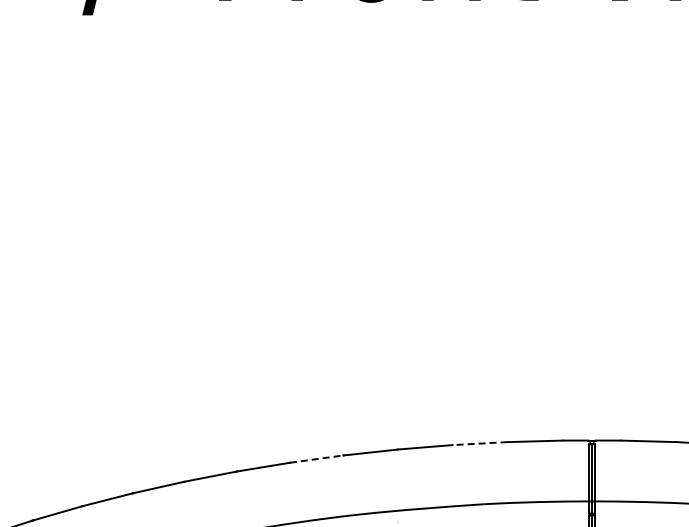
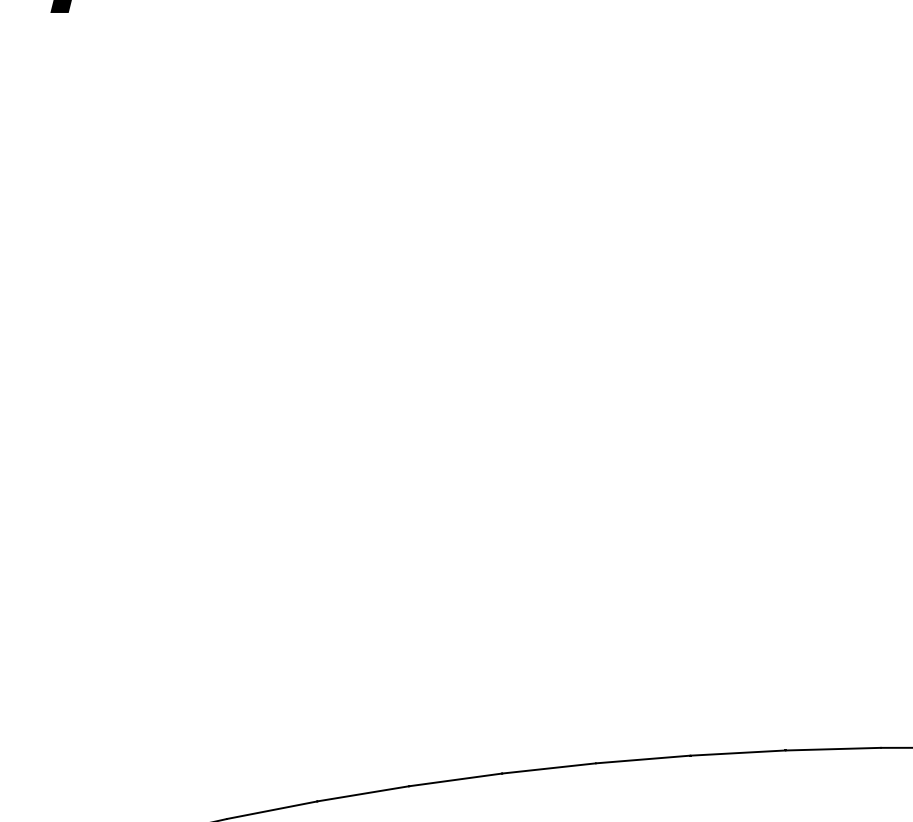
line: (479, 443) -> (736, 752), dashed -> solid
line: (317, 459) -> (456, 780), dashed -> solid

